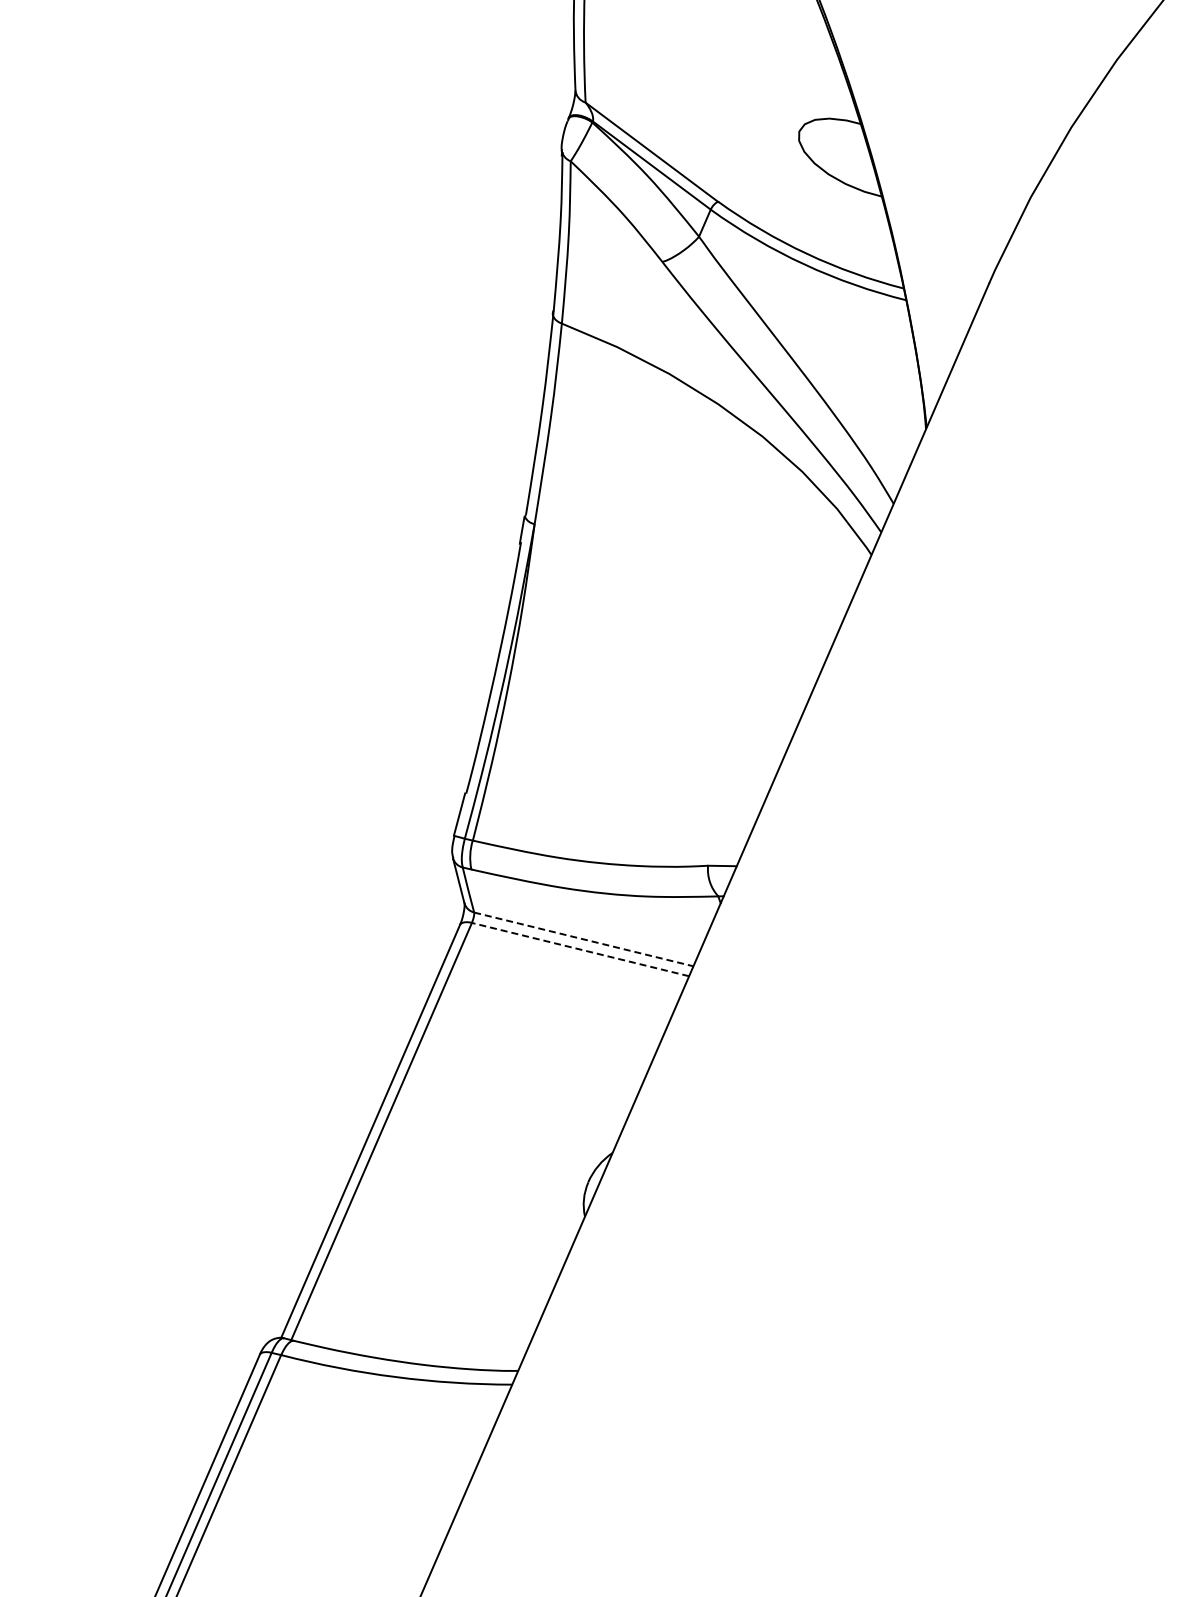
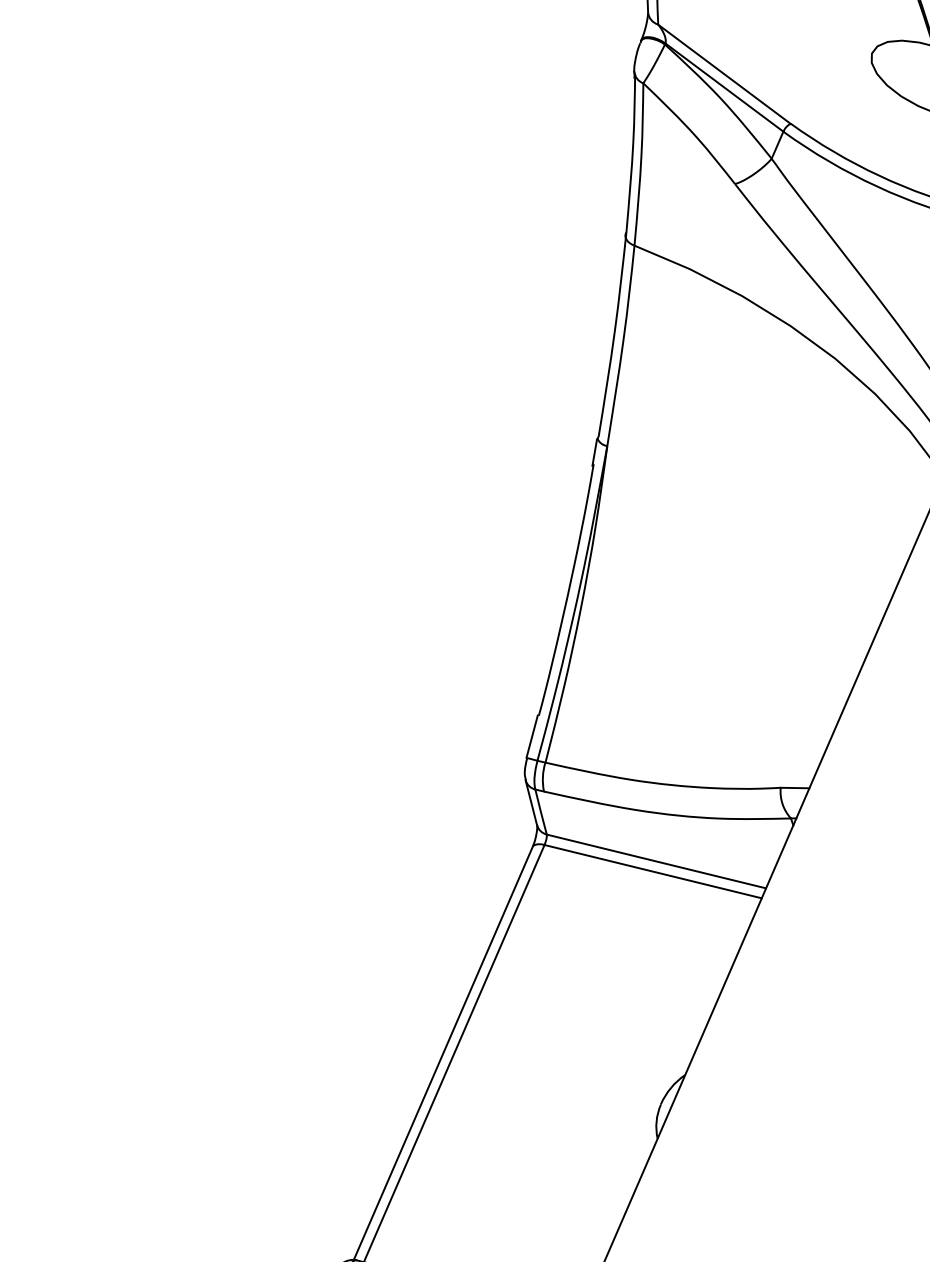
line: (583, 939) -> (656, 861), dashed -> solid
line: (580, 949) -> (653, 871), dashed -> solid

